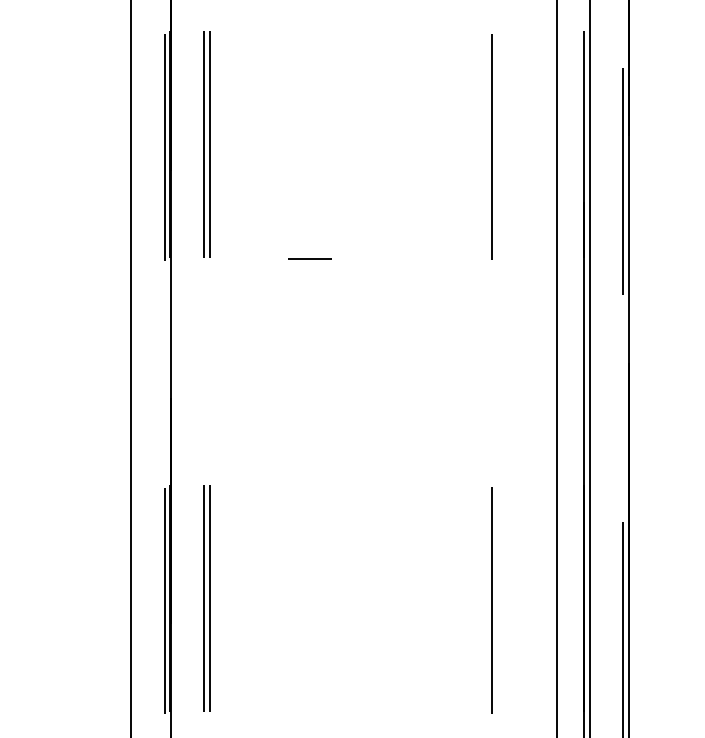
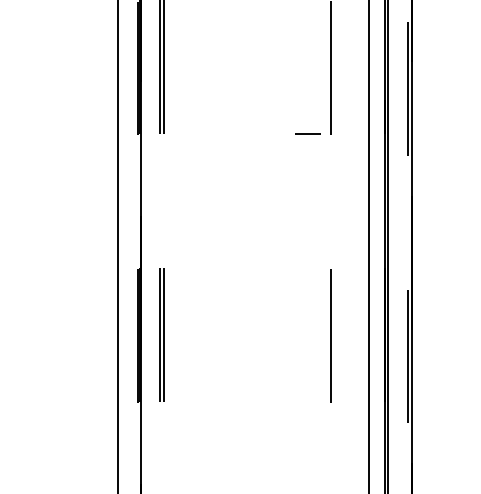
line: (308, 257) -> (307, 133), moved

